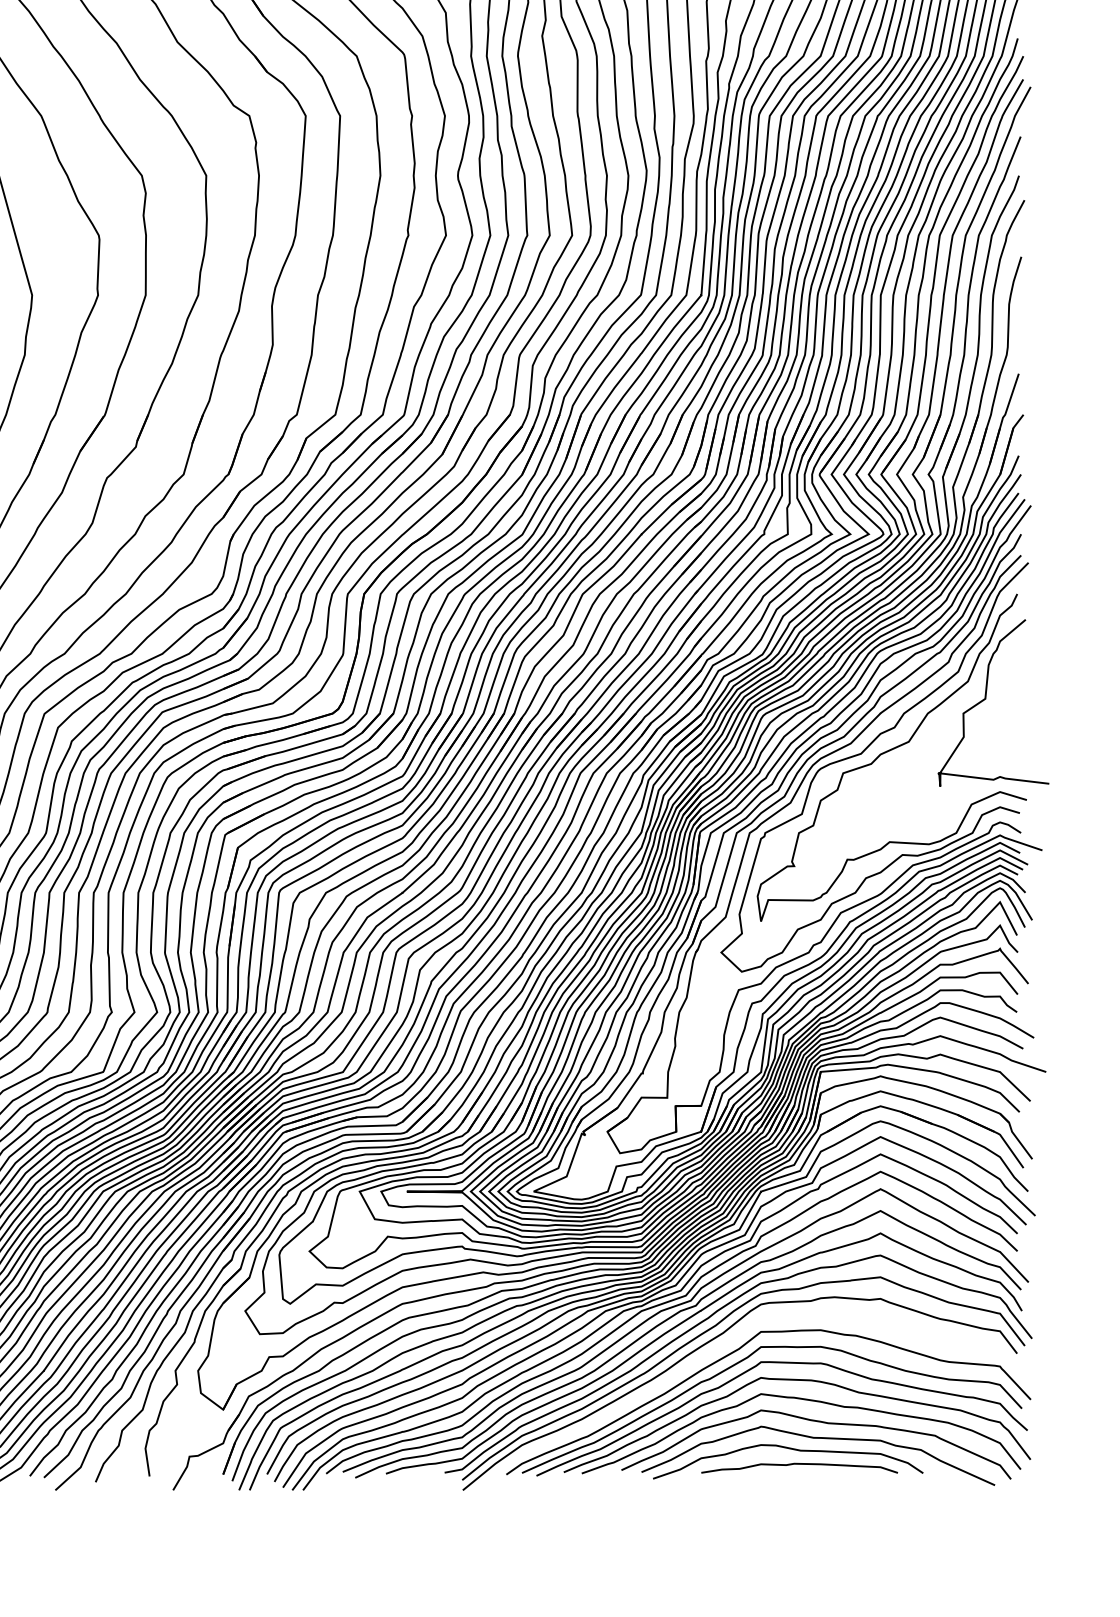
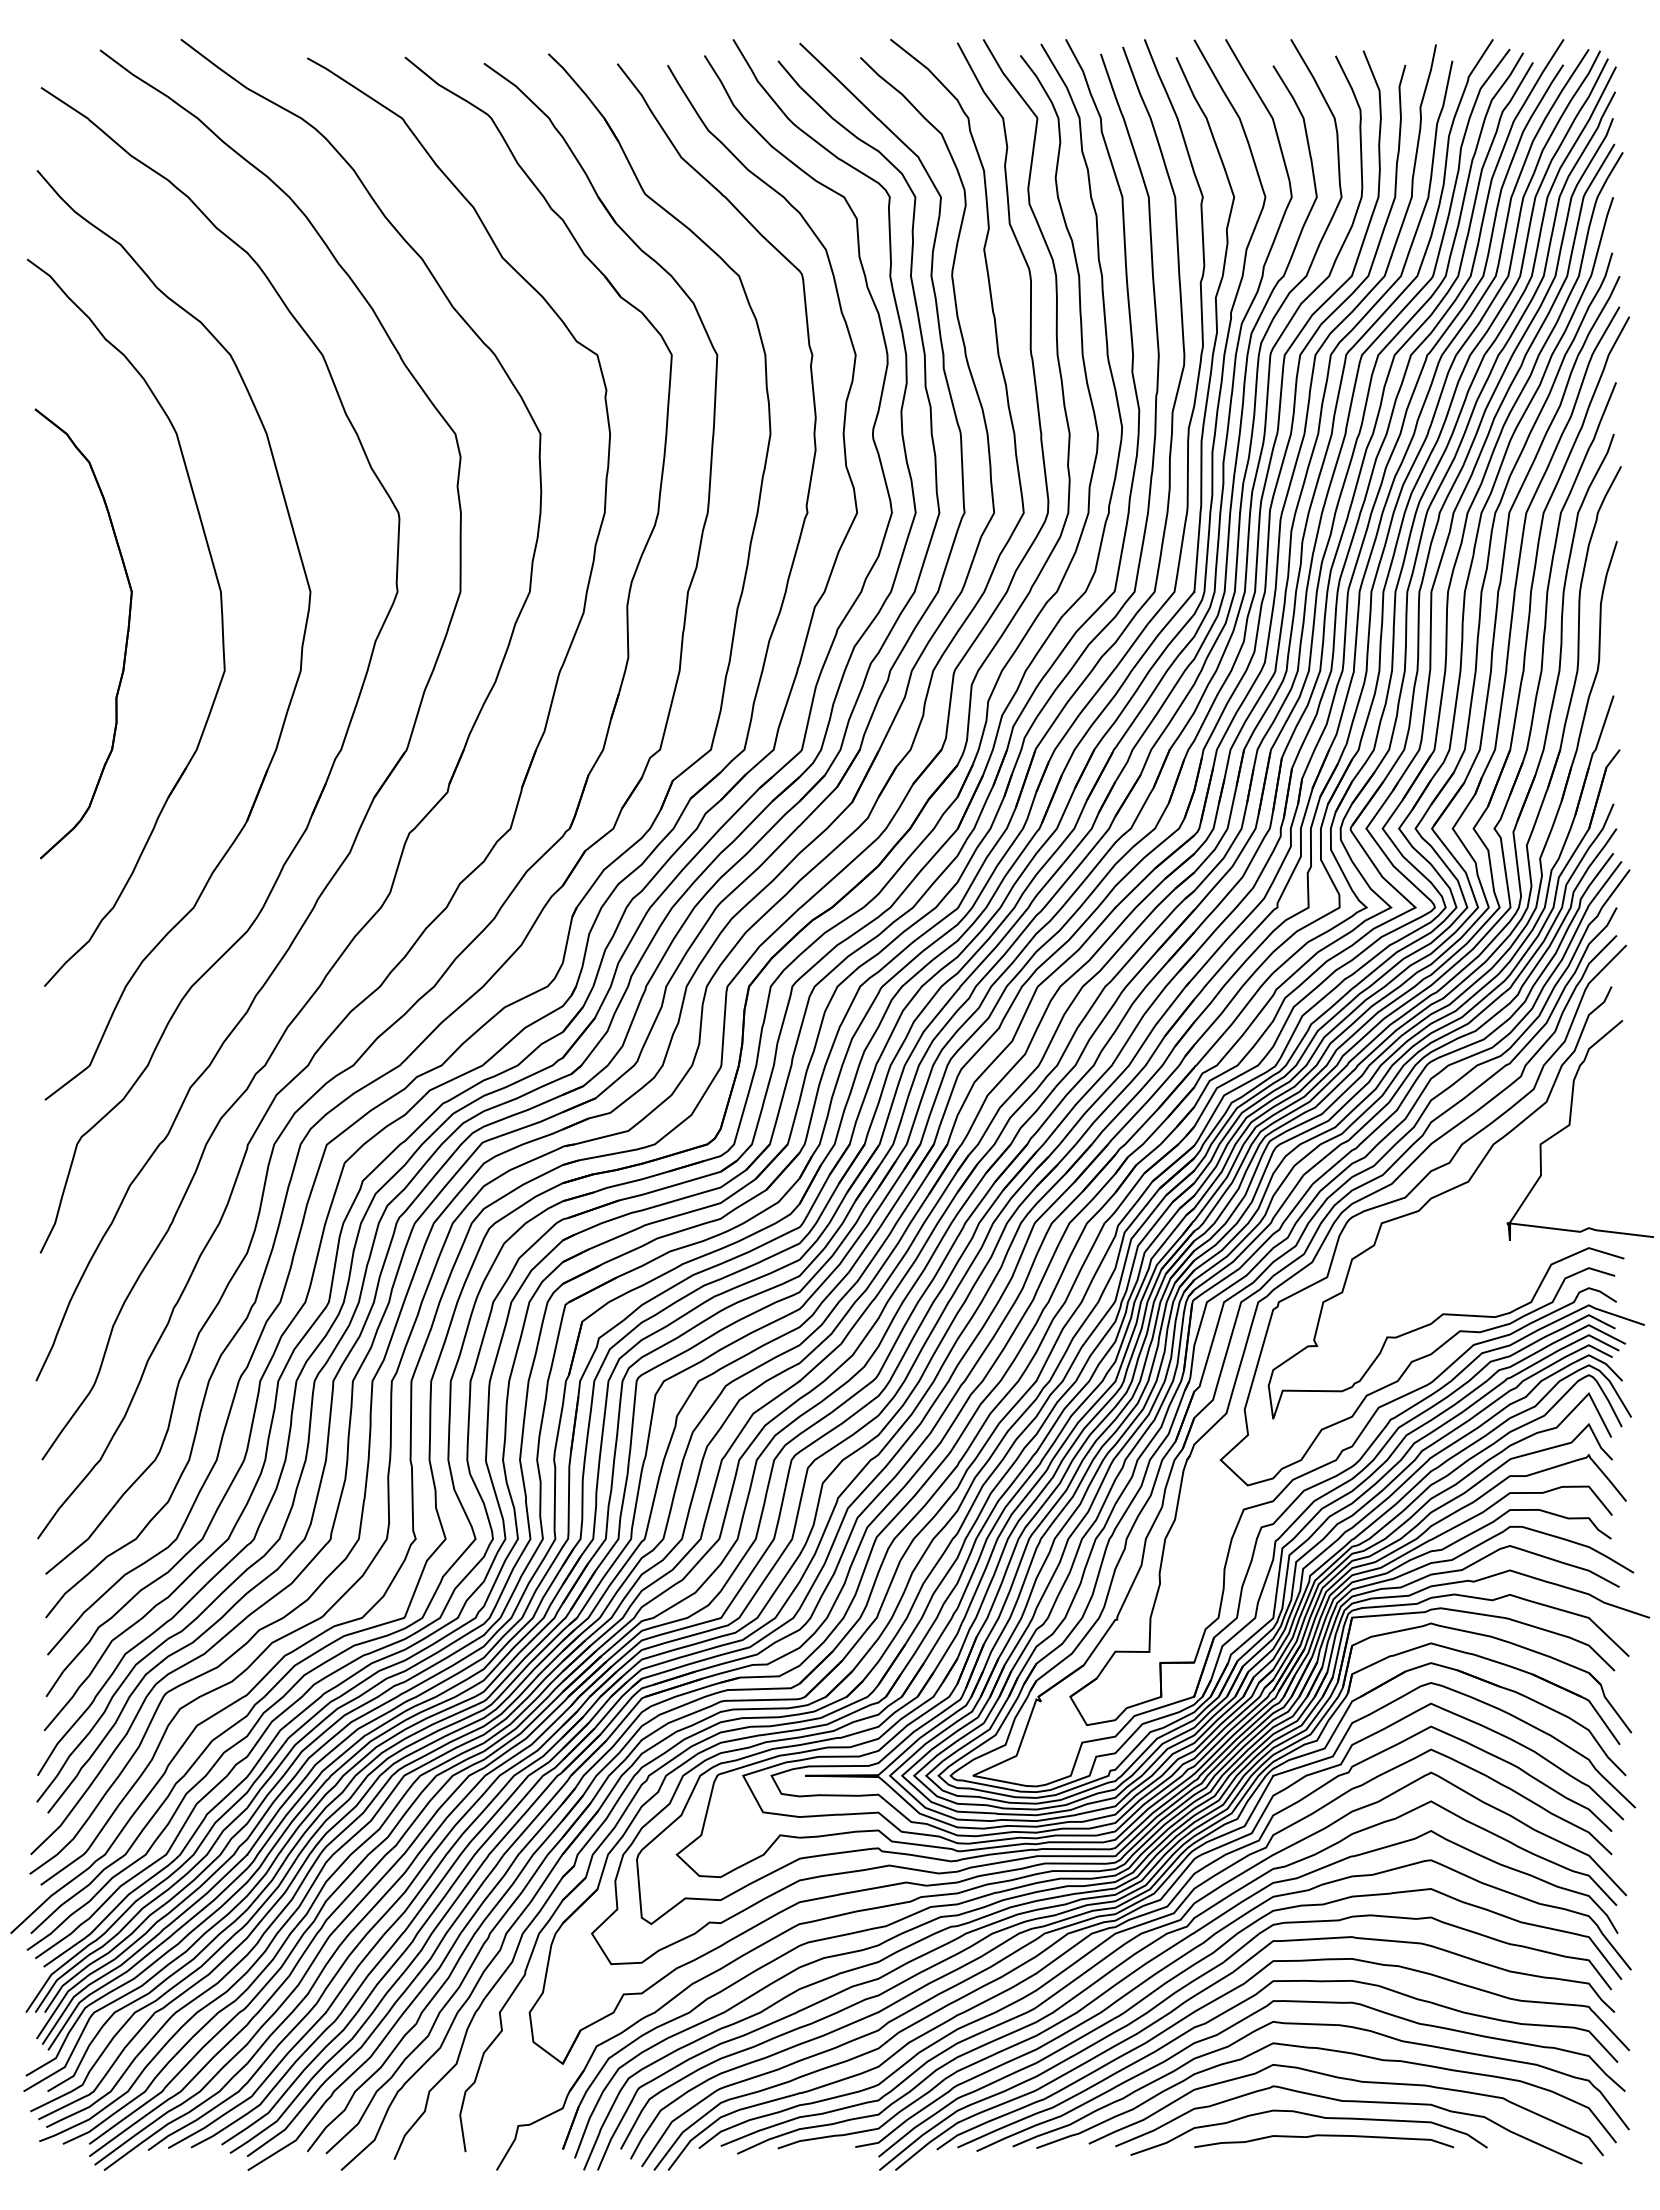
curve: (717, 1349) -> (1215, 1984), added

